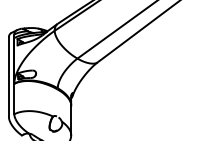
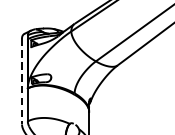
line: (8, 77) -> (21, 81), solid -> dashed

